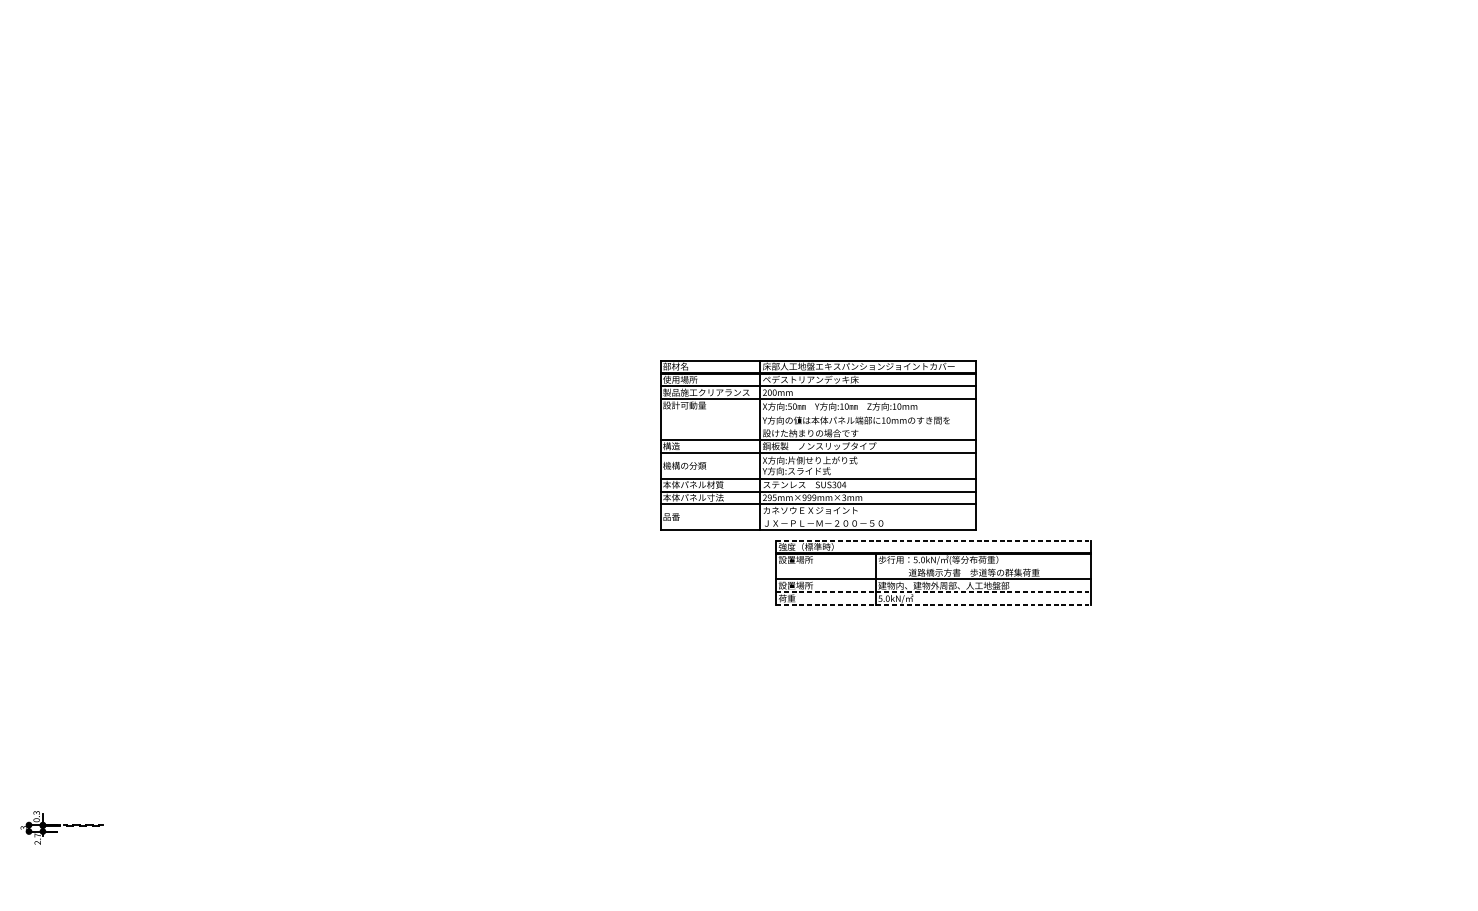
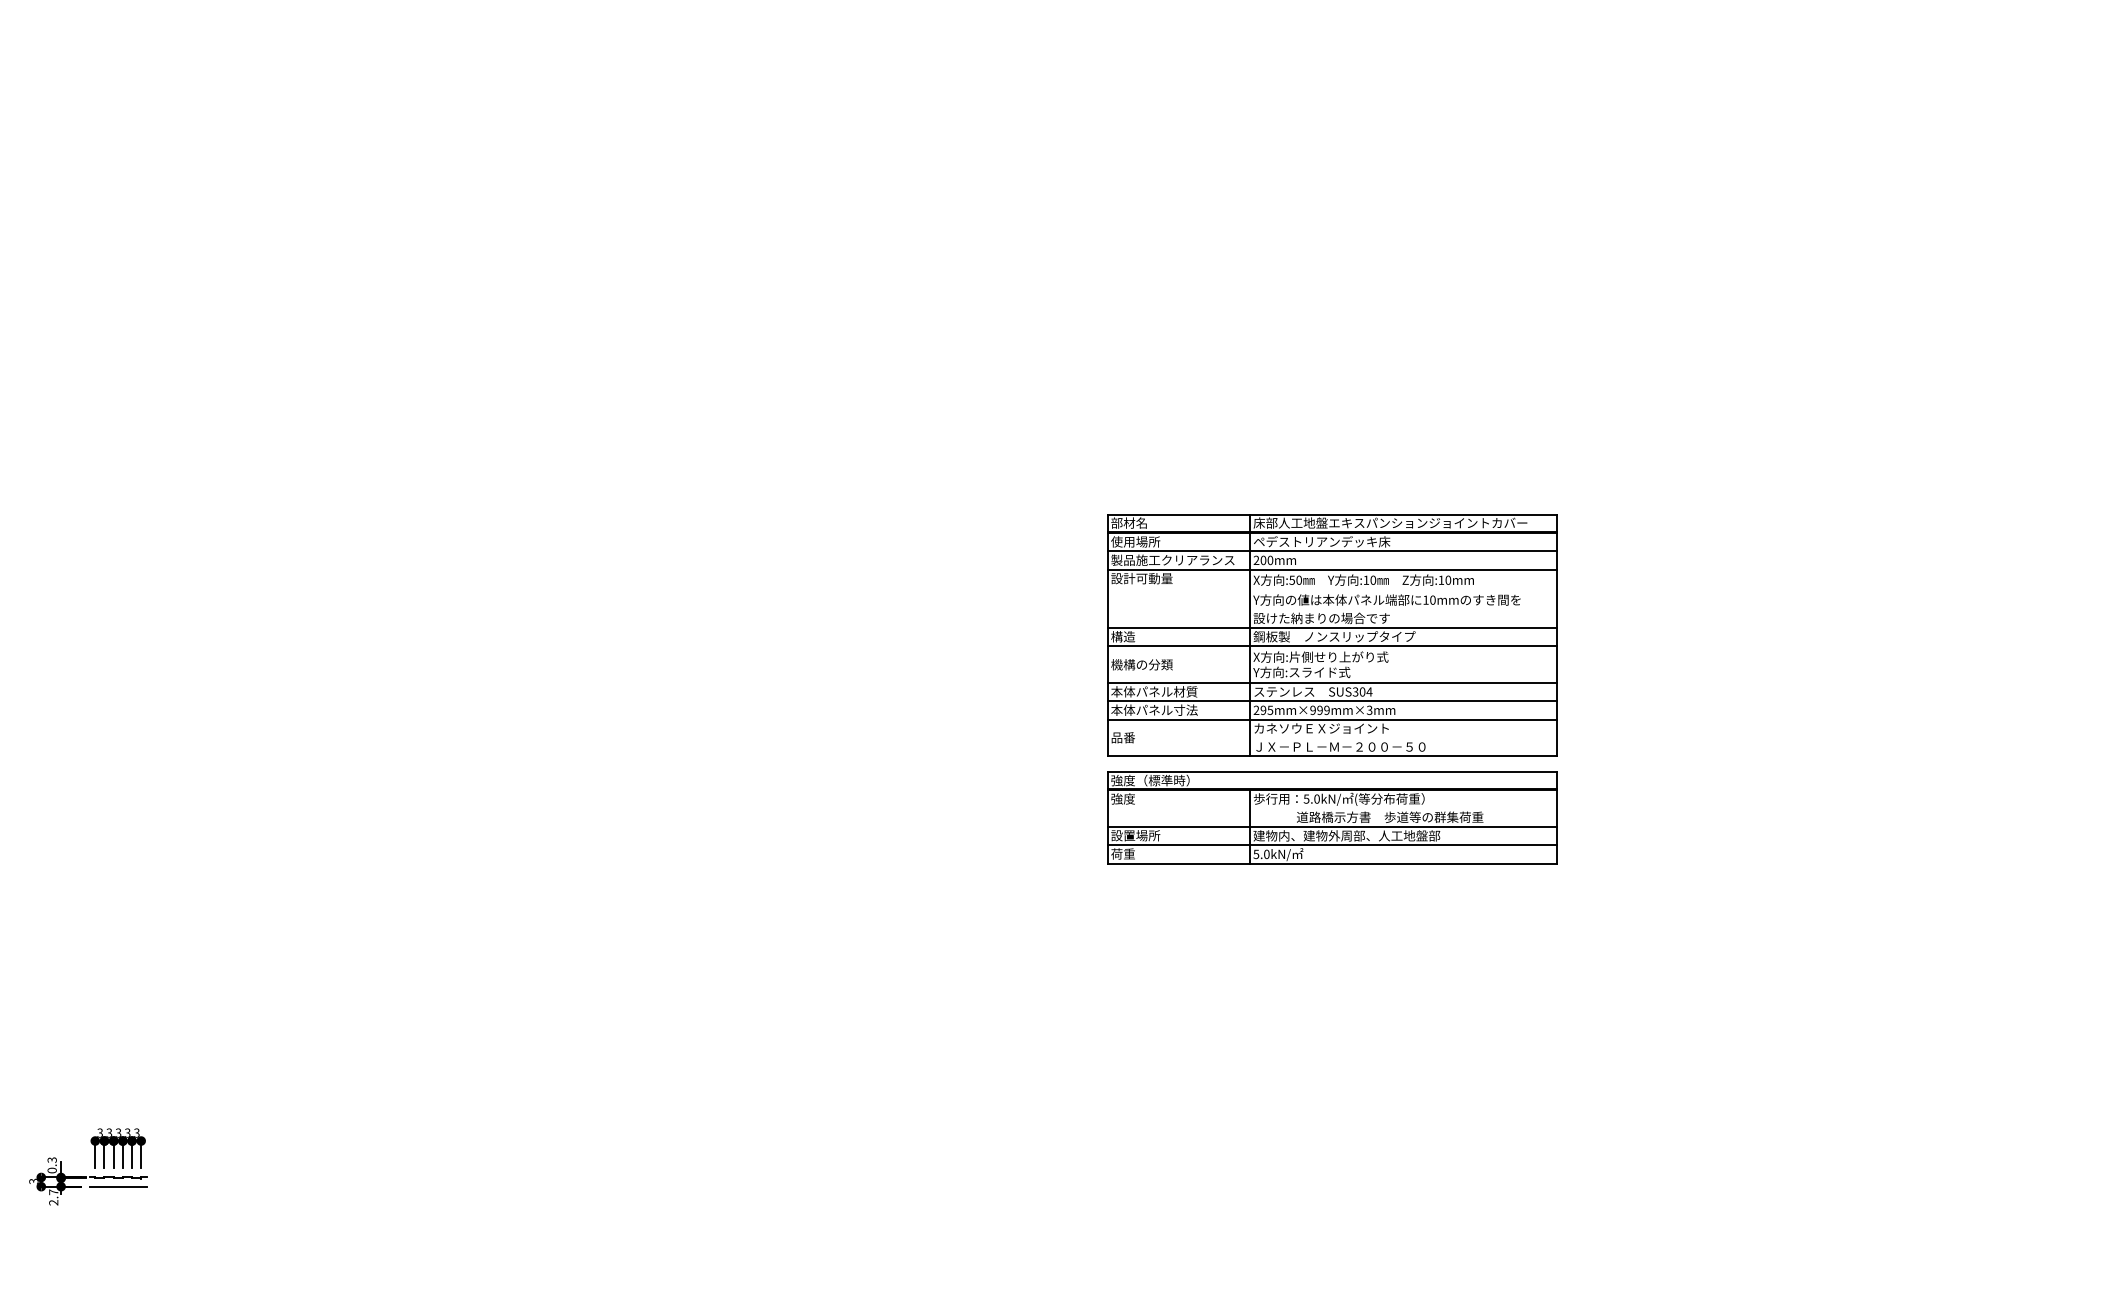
part: (818, 445) -> (1332, 635), moved
line: (933, 540) -> (1332, 771), dashed -> solid
text: (795, 559) -> (1135, 798), 設置場所 -> 強度
line: (933, 592) -> (1332, 845), dashed -> solid
line: (933, 605) -> (1332, 863), dashed -> solid
part: (82, 804) -> (117, 1148), added
line: (83, 831) -> (118, 1186), added

